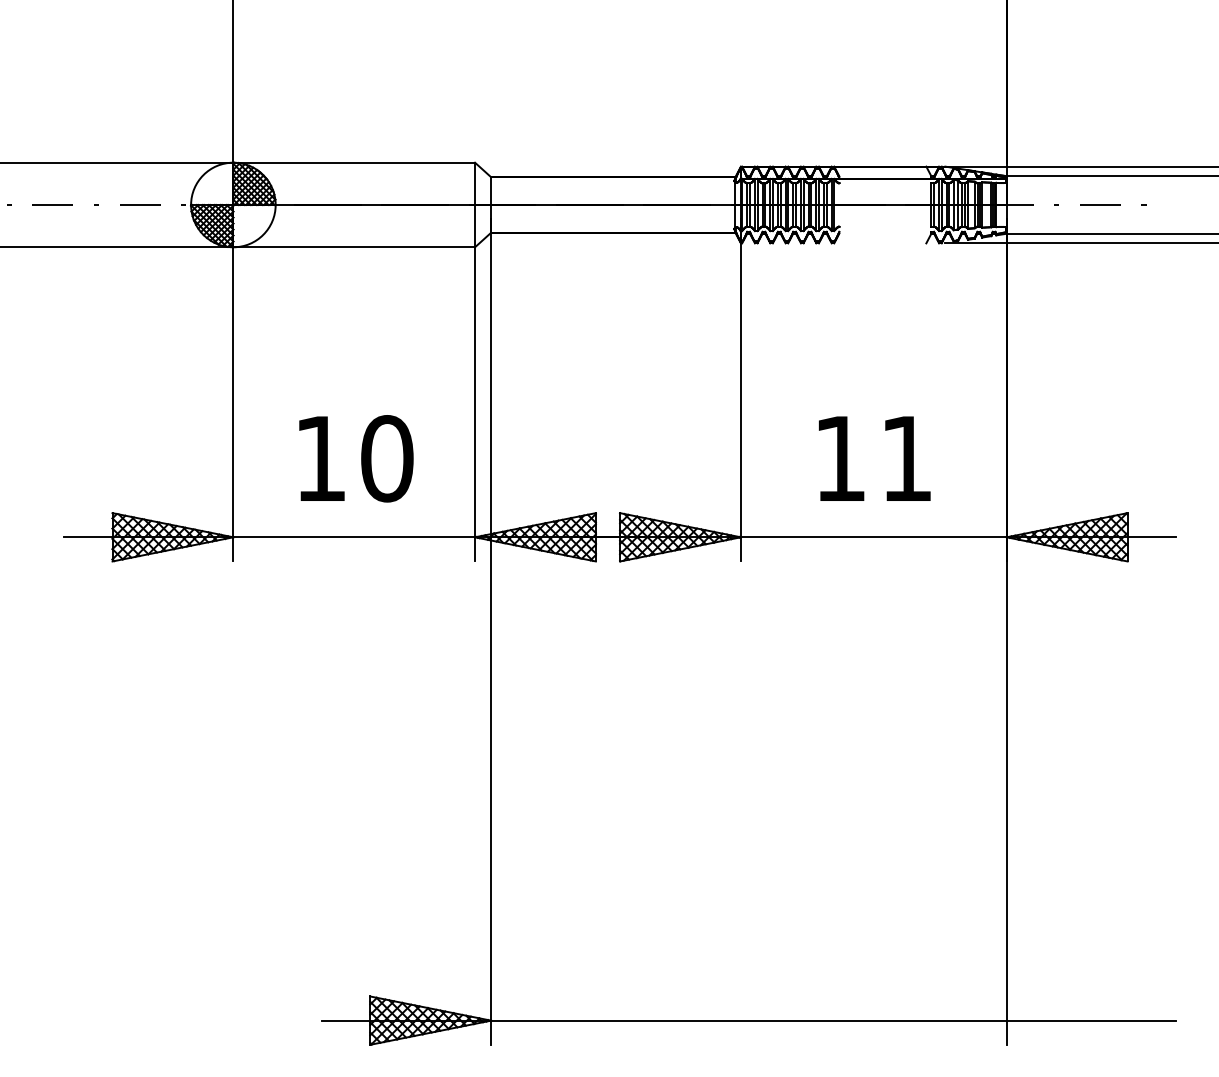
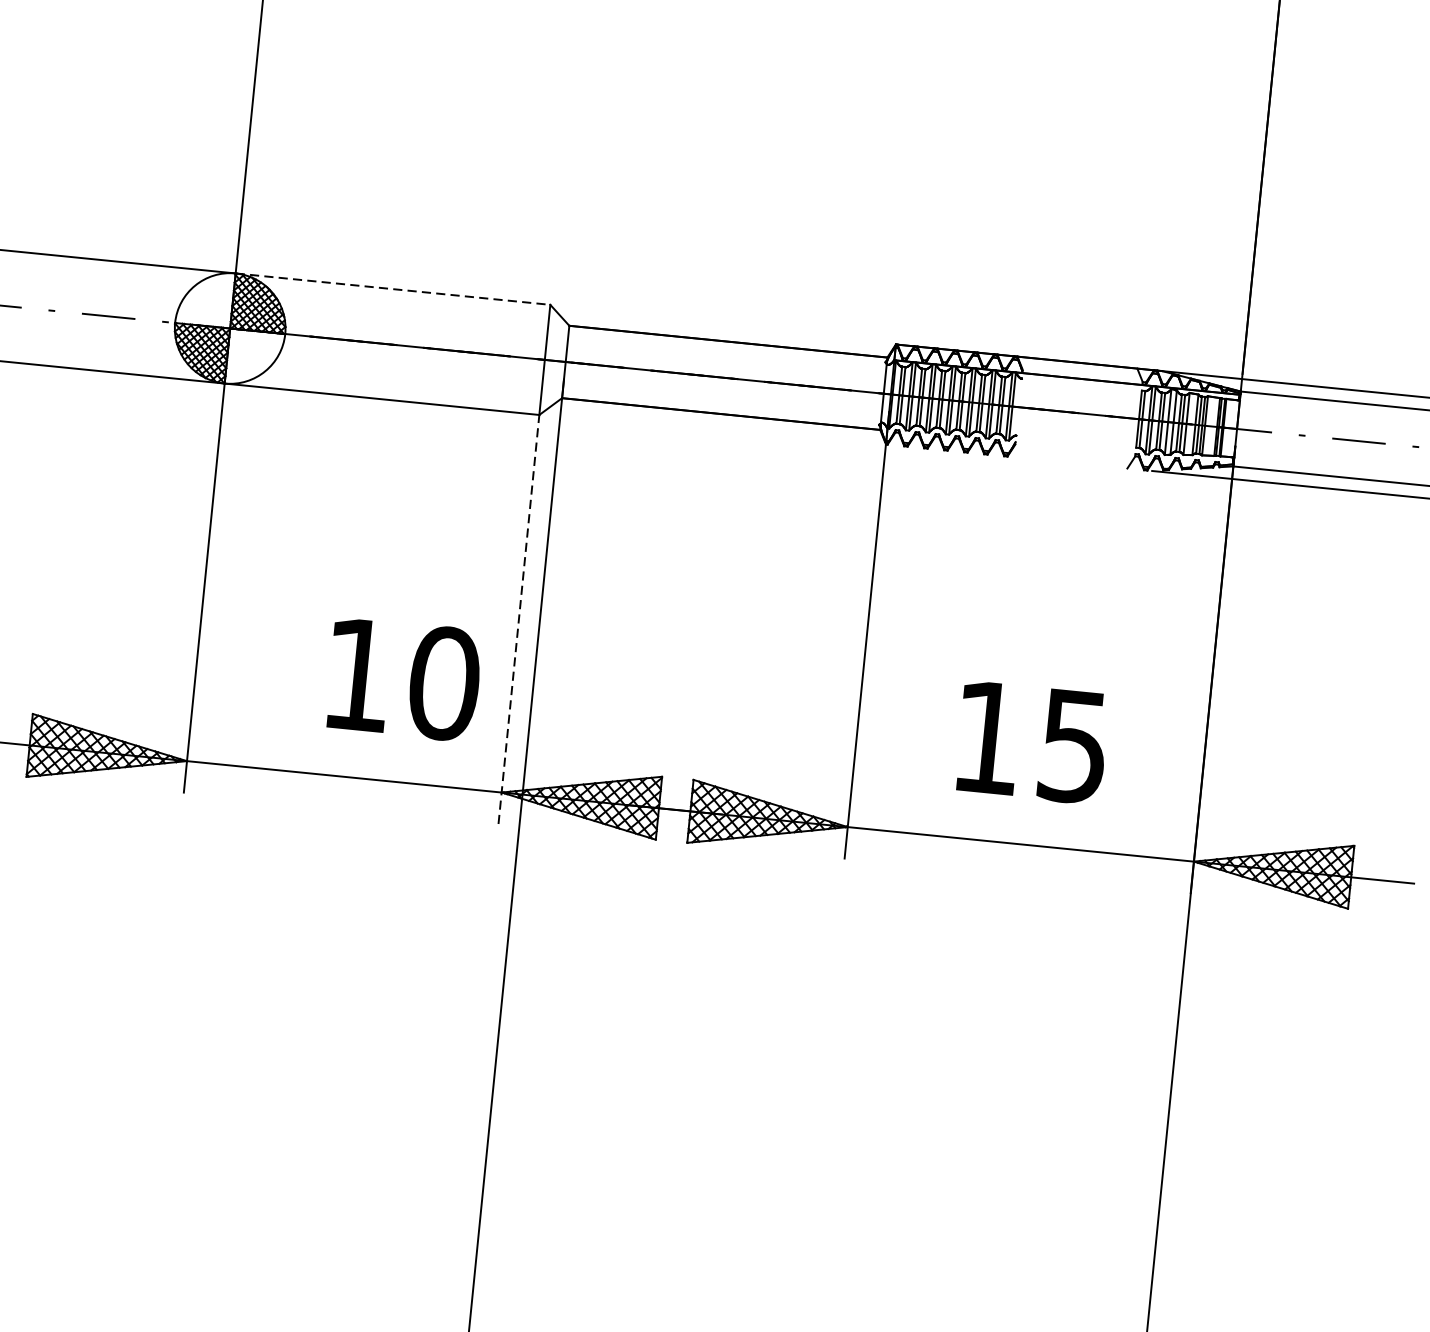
line: (354, 162) -> (393, 288), solid -> dashed
line: (475, 403) -> (519, 618), solid -> dashed
text: (356, 458) -> (404, 679), moved
text: (906, 459) -> (1073, 747), 11 -> 15

